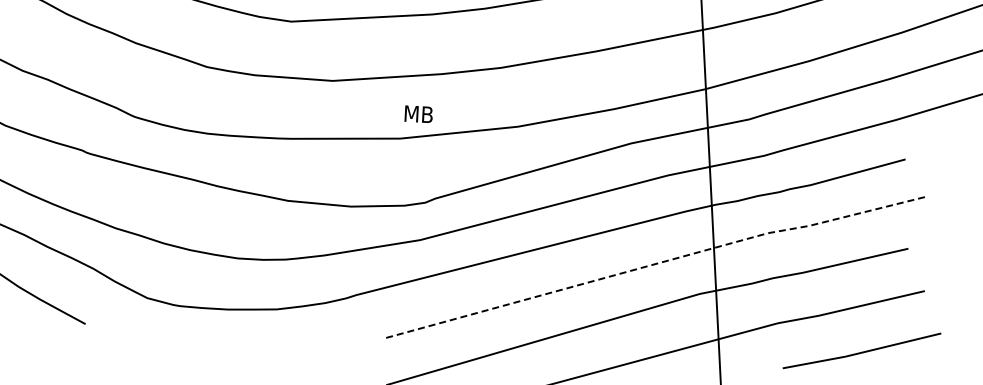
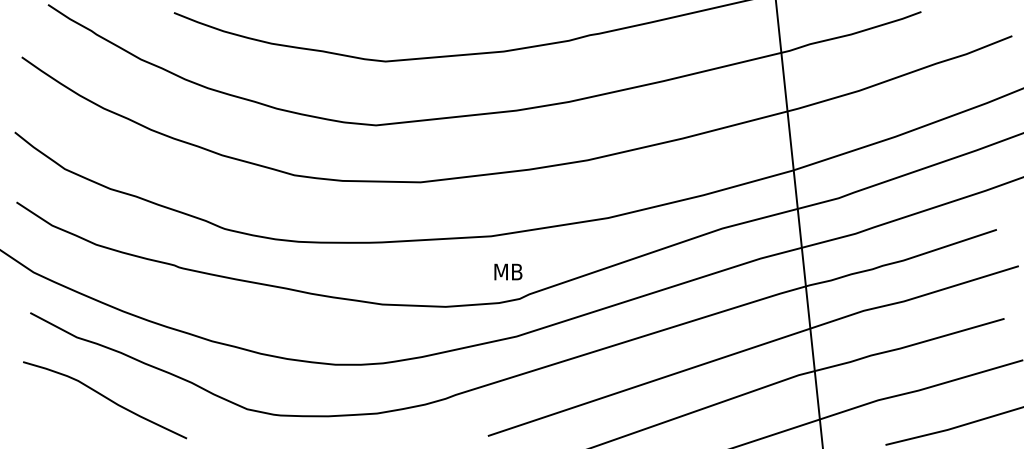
text: (418, 113) -> (508, 271), moved
line: (656, 263) -> (753, 347), dashed -> solid

